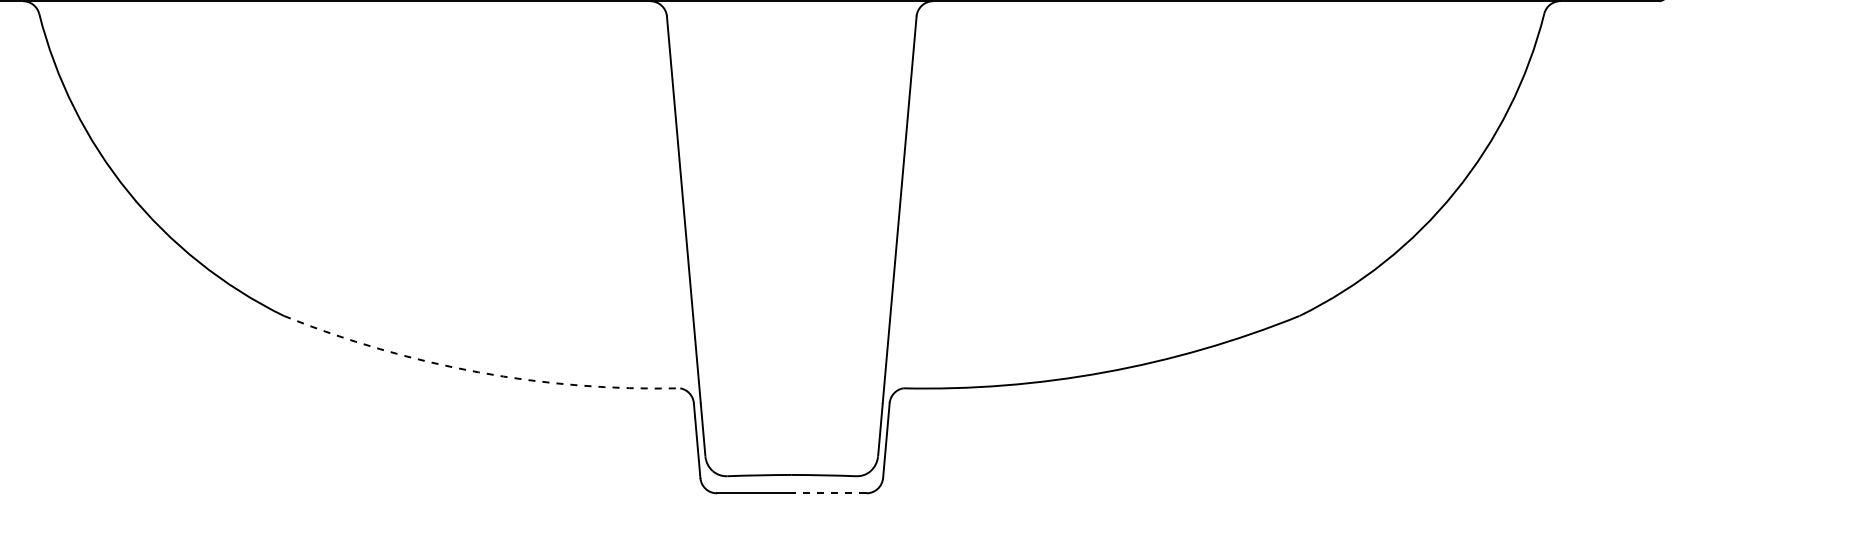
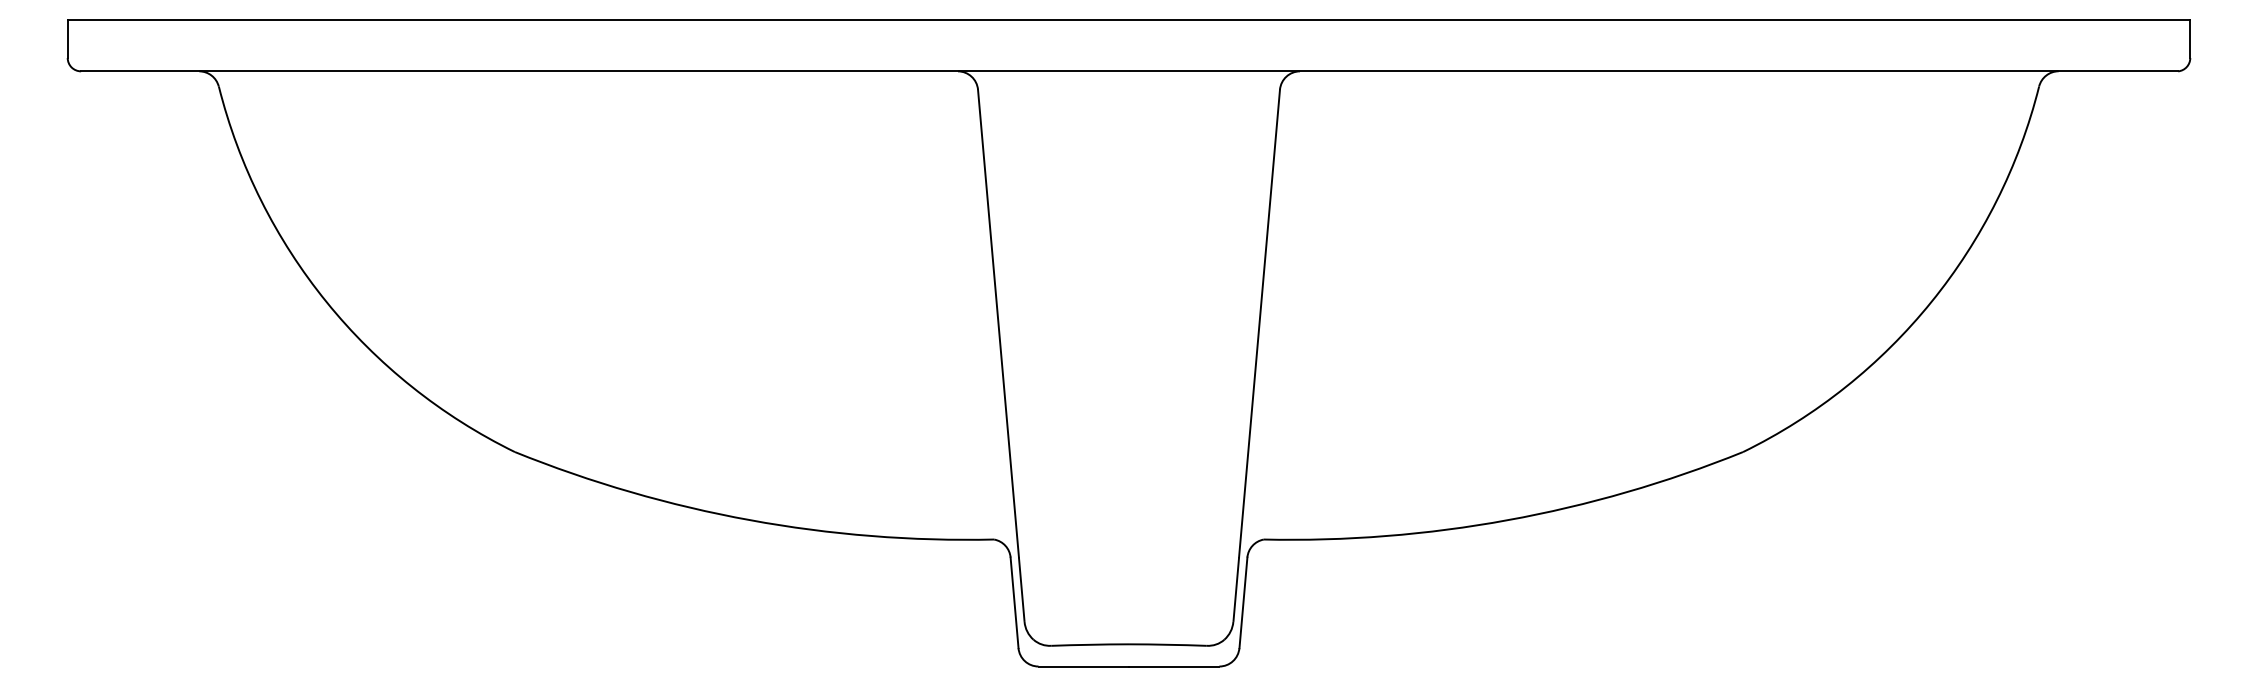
arc: (478, 372) -> (750, 520), dashed -> solid
line: (828, 493) -> (1173, 666), dashed -> solid

